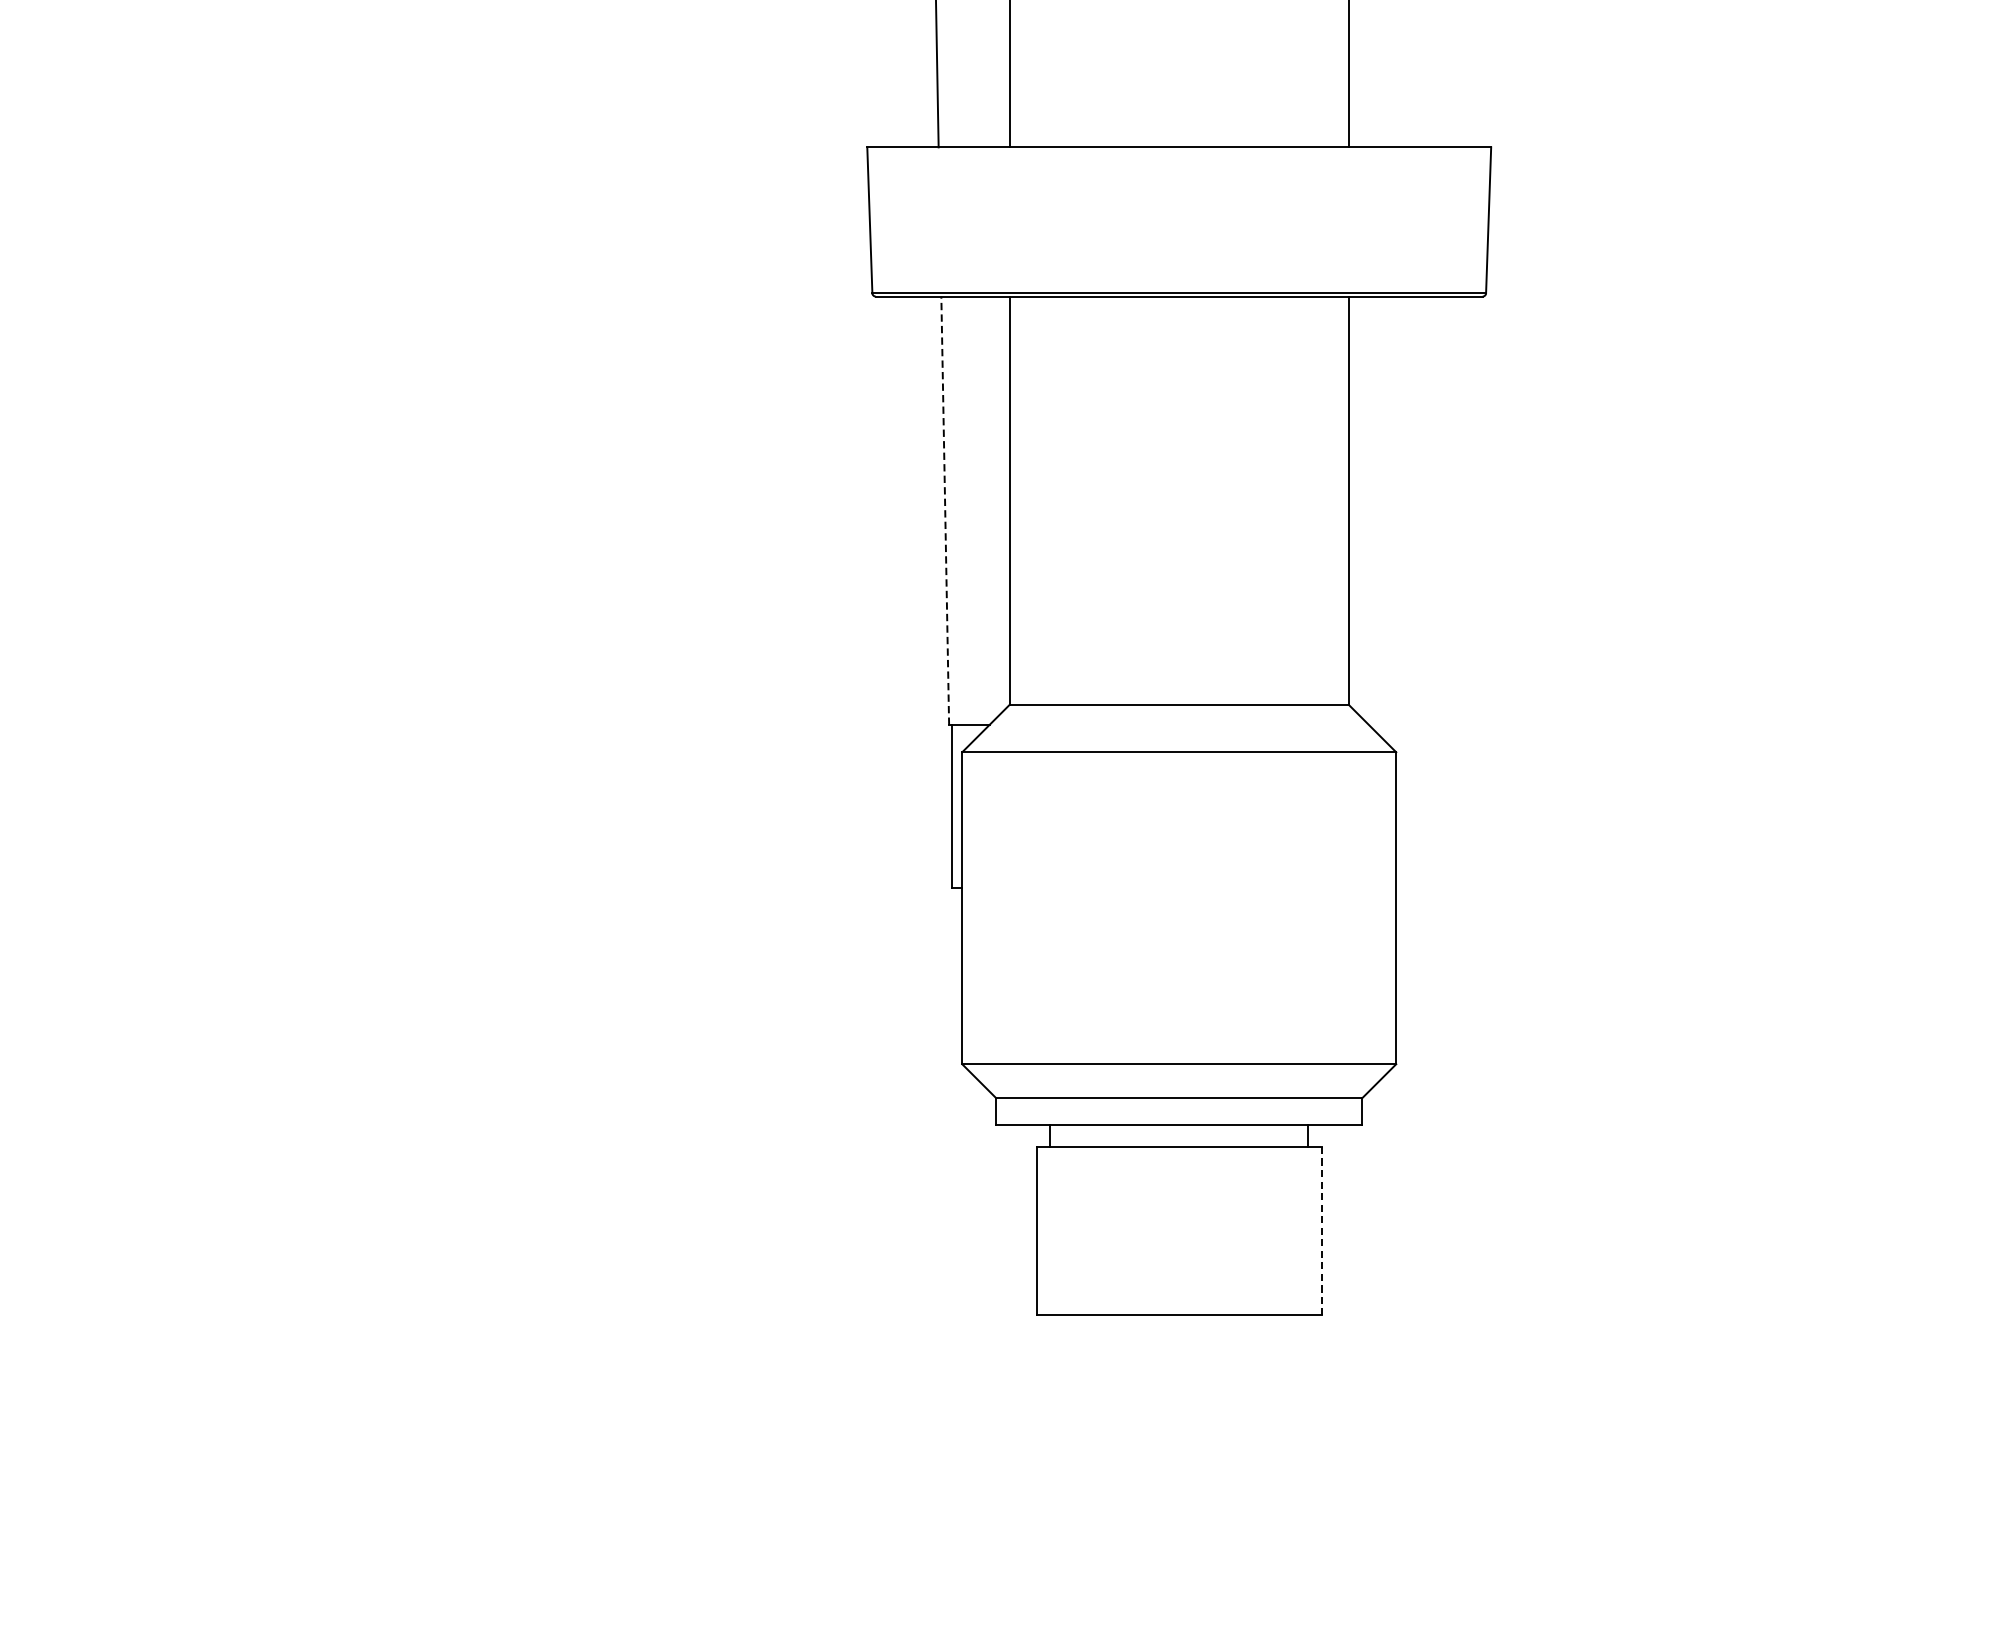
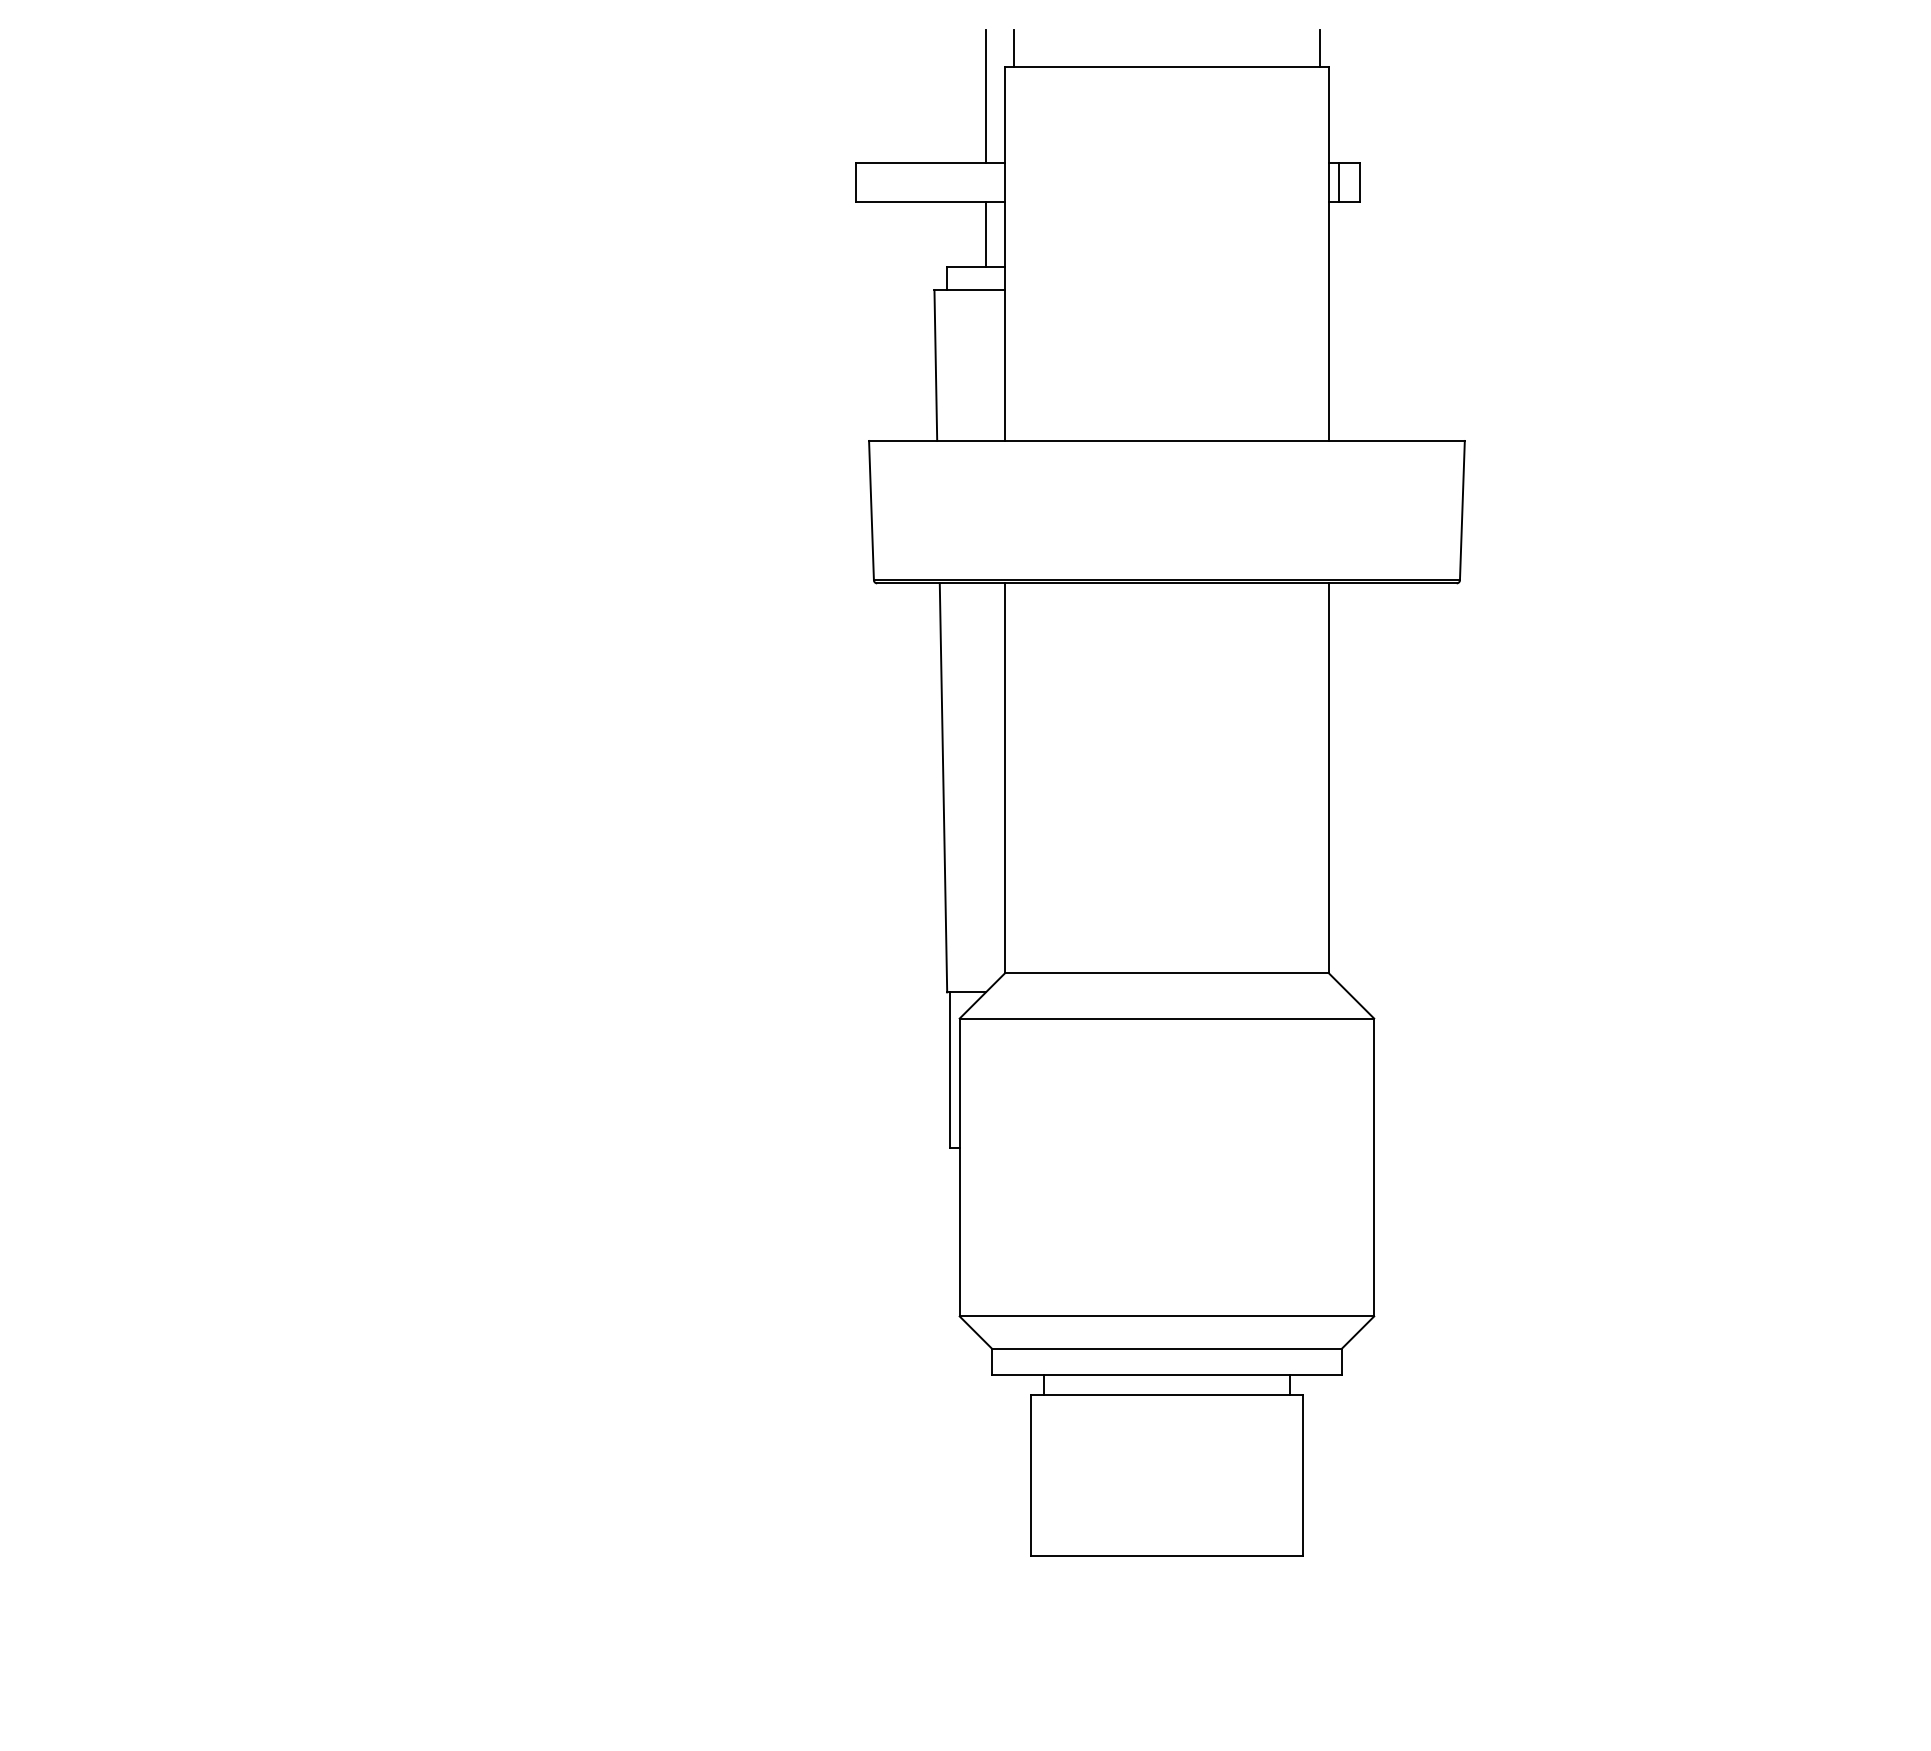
line: (945, 510) -> (943, 787), dashed -> solid
line: (1321, 1231) -> (1302, 1476), dashed -> solid

